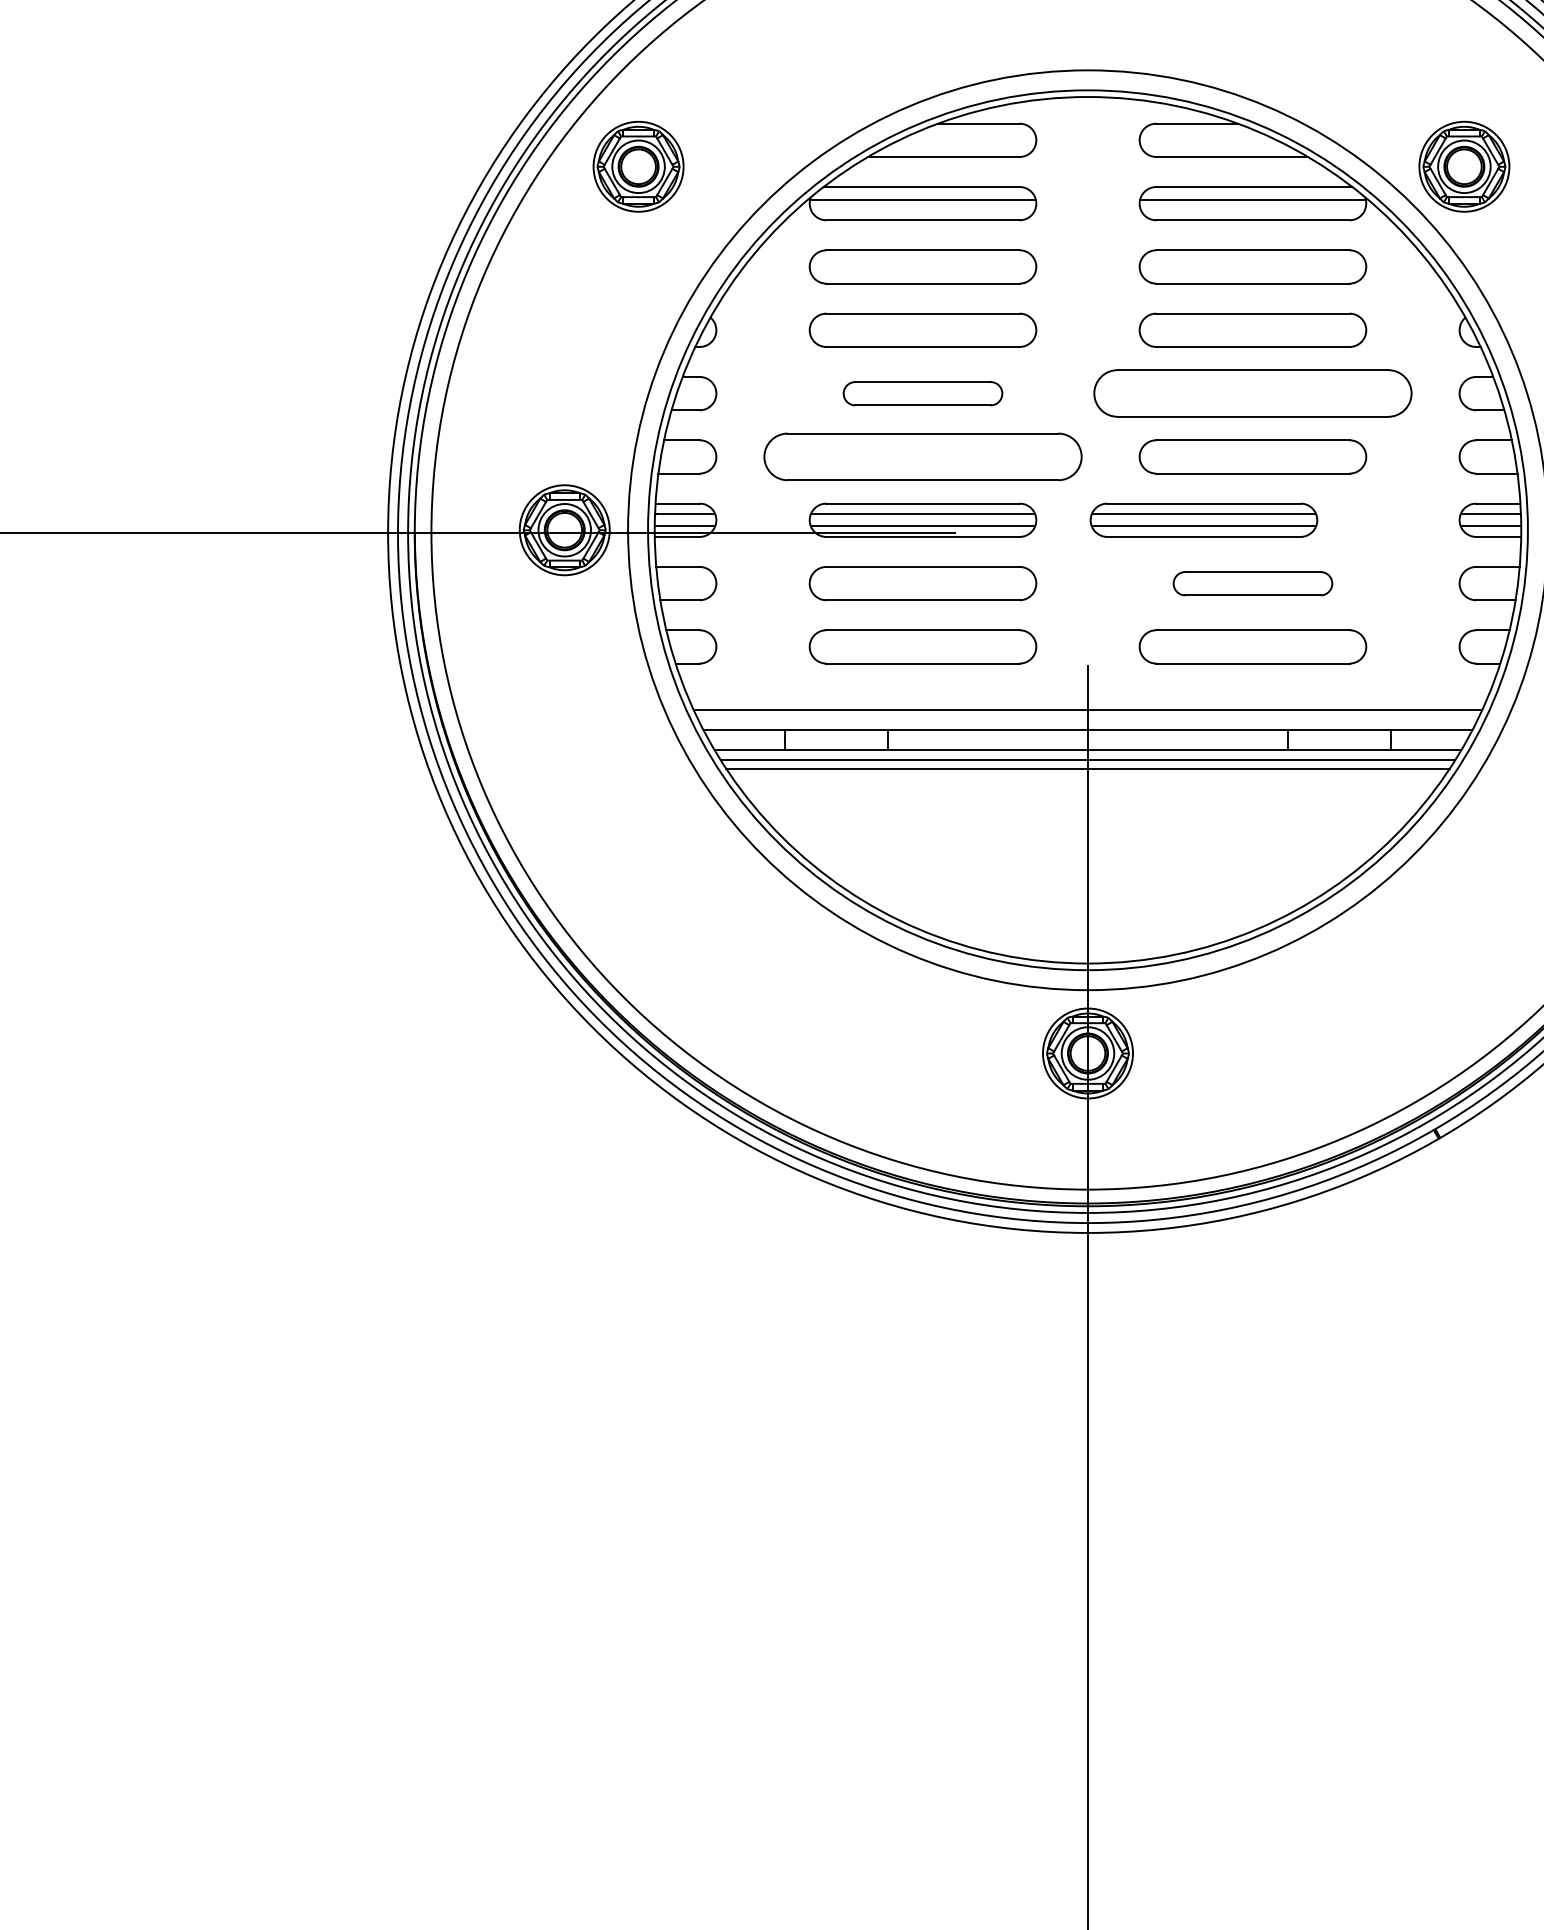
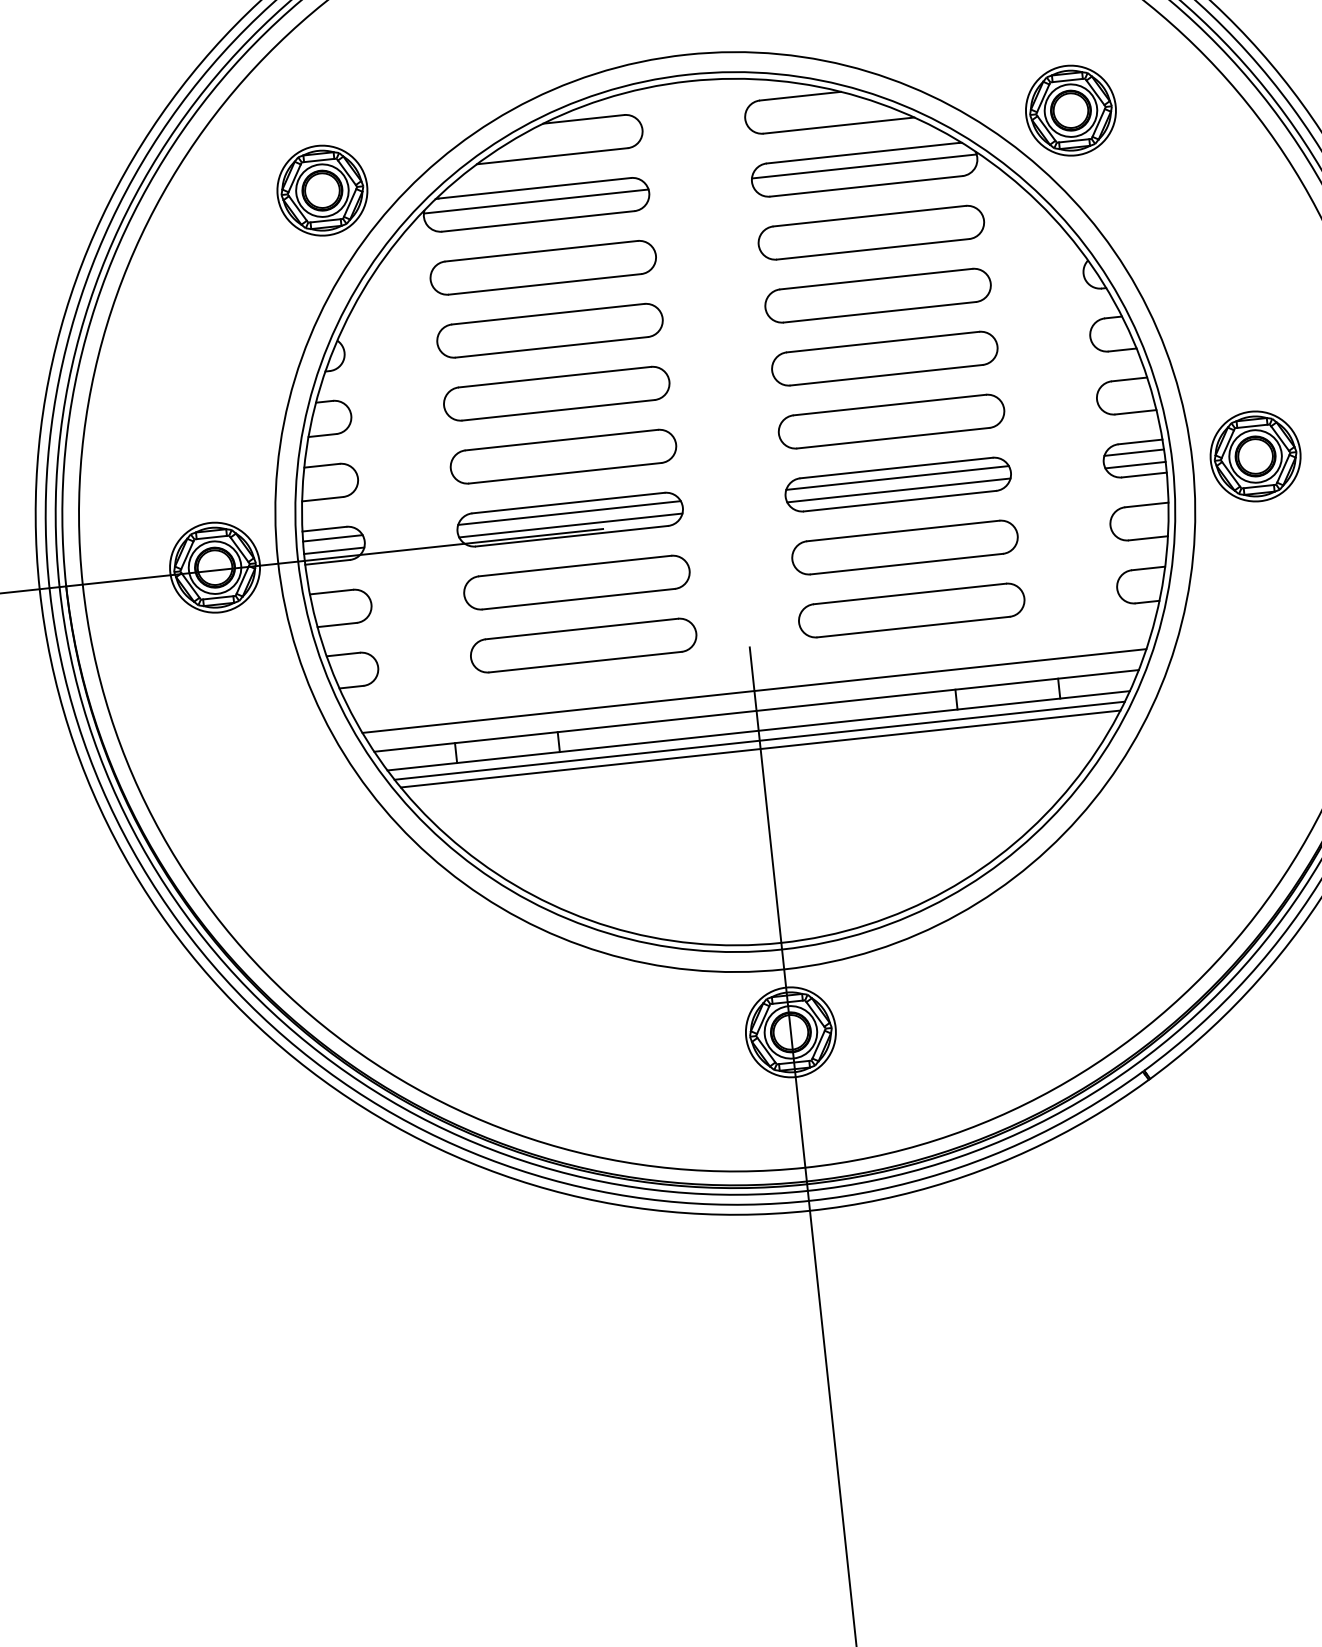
part: (638, 166) -> (322, 190), moved
part: (922, 393) -> (556, 393), size x1.43
part: (1252, 393) -> (884, 358), size x0.71
part: (922, 456) -> (562, 456), size x0.71
part: (1203, 519) -> (897, 483), moved
part: (1252, 583) -> (904, 547), size x1.43

